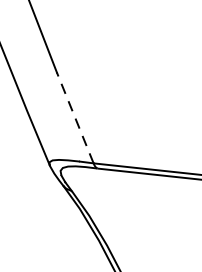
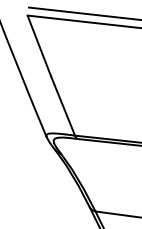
line: (75, 118) -> (63, 106), dashed -> solid

